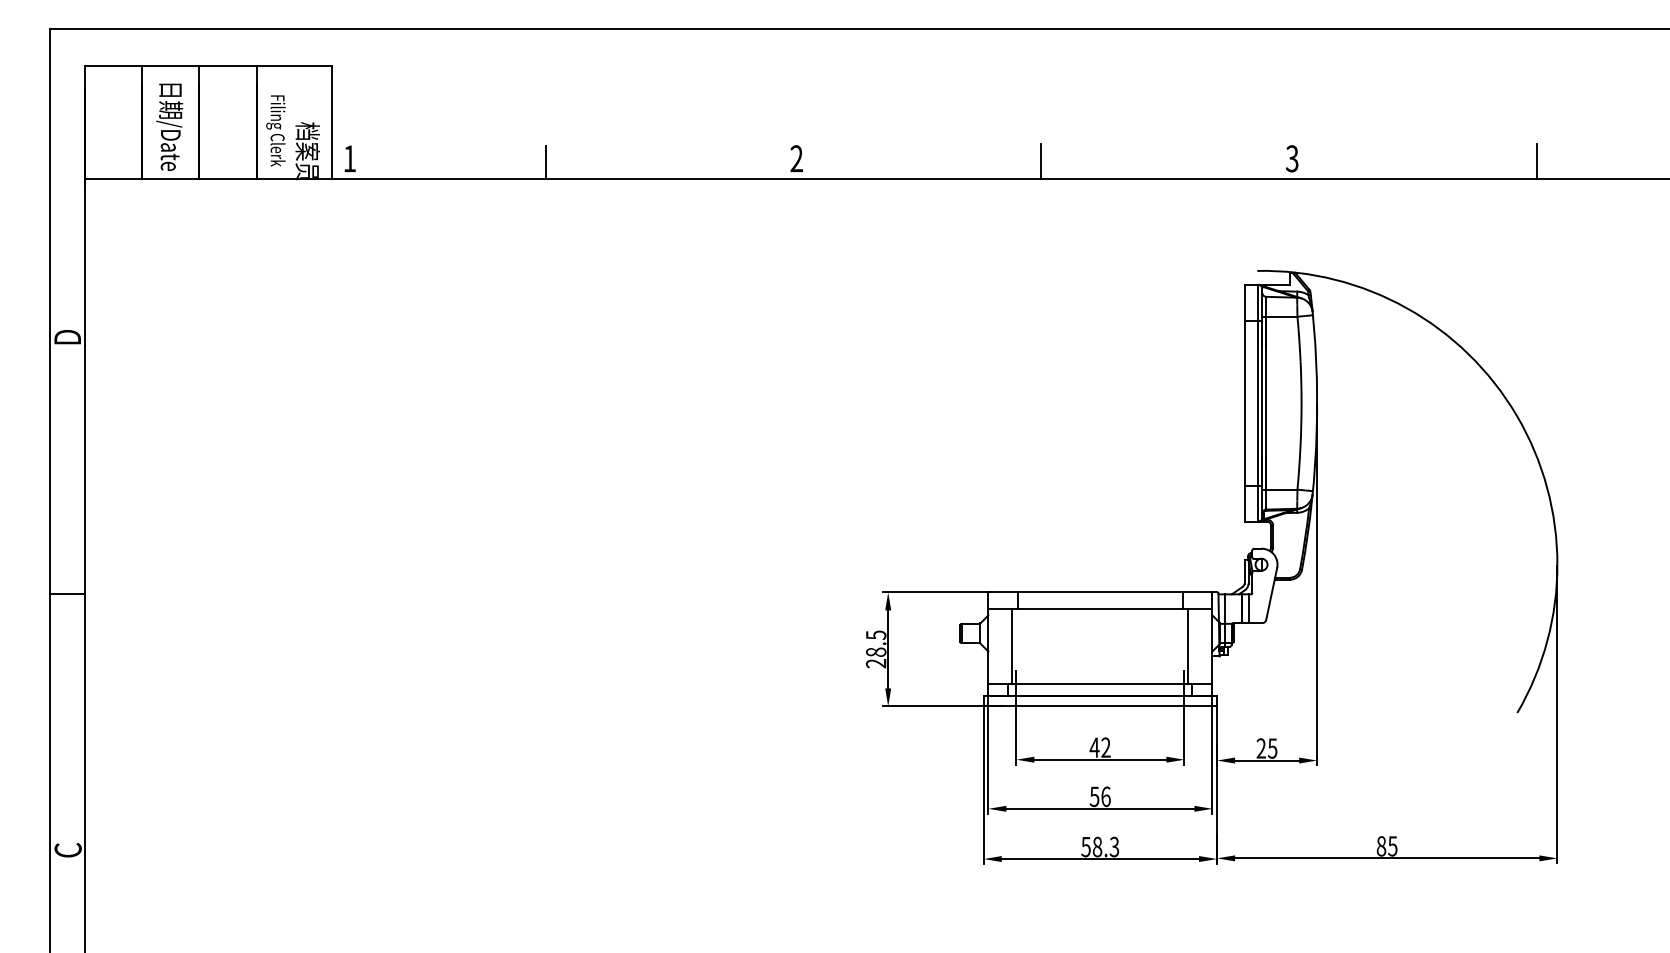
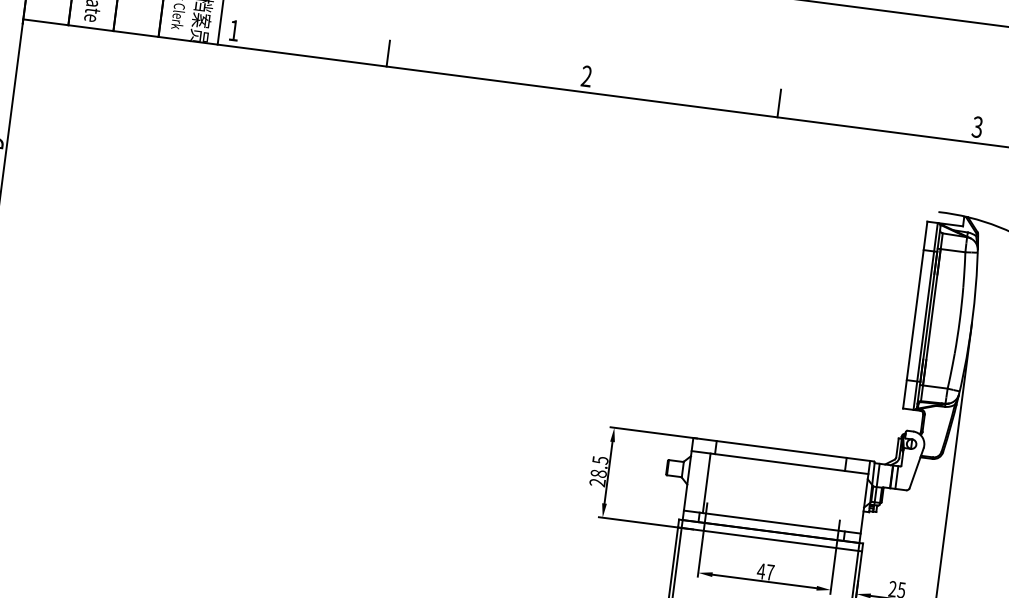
line: (1188, 646) -> (845, 501), removed
text: (1105, 747) -> (769, 572), 42 -> 47

